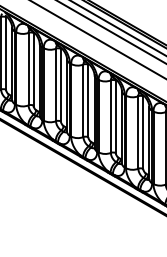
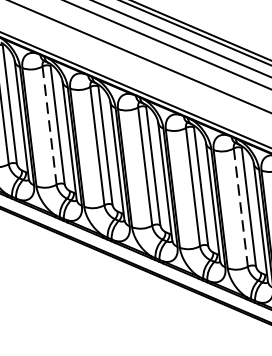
line: (28, 69) -> (49, 126), solid -> dashed
line: (138, 132) -> (241, 207), solid -> dashed

